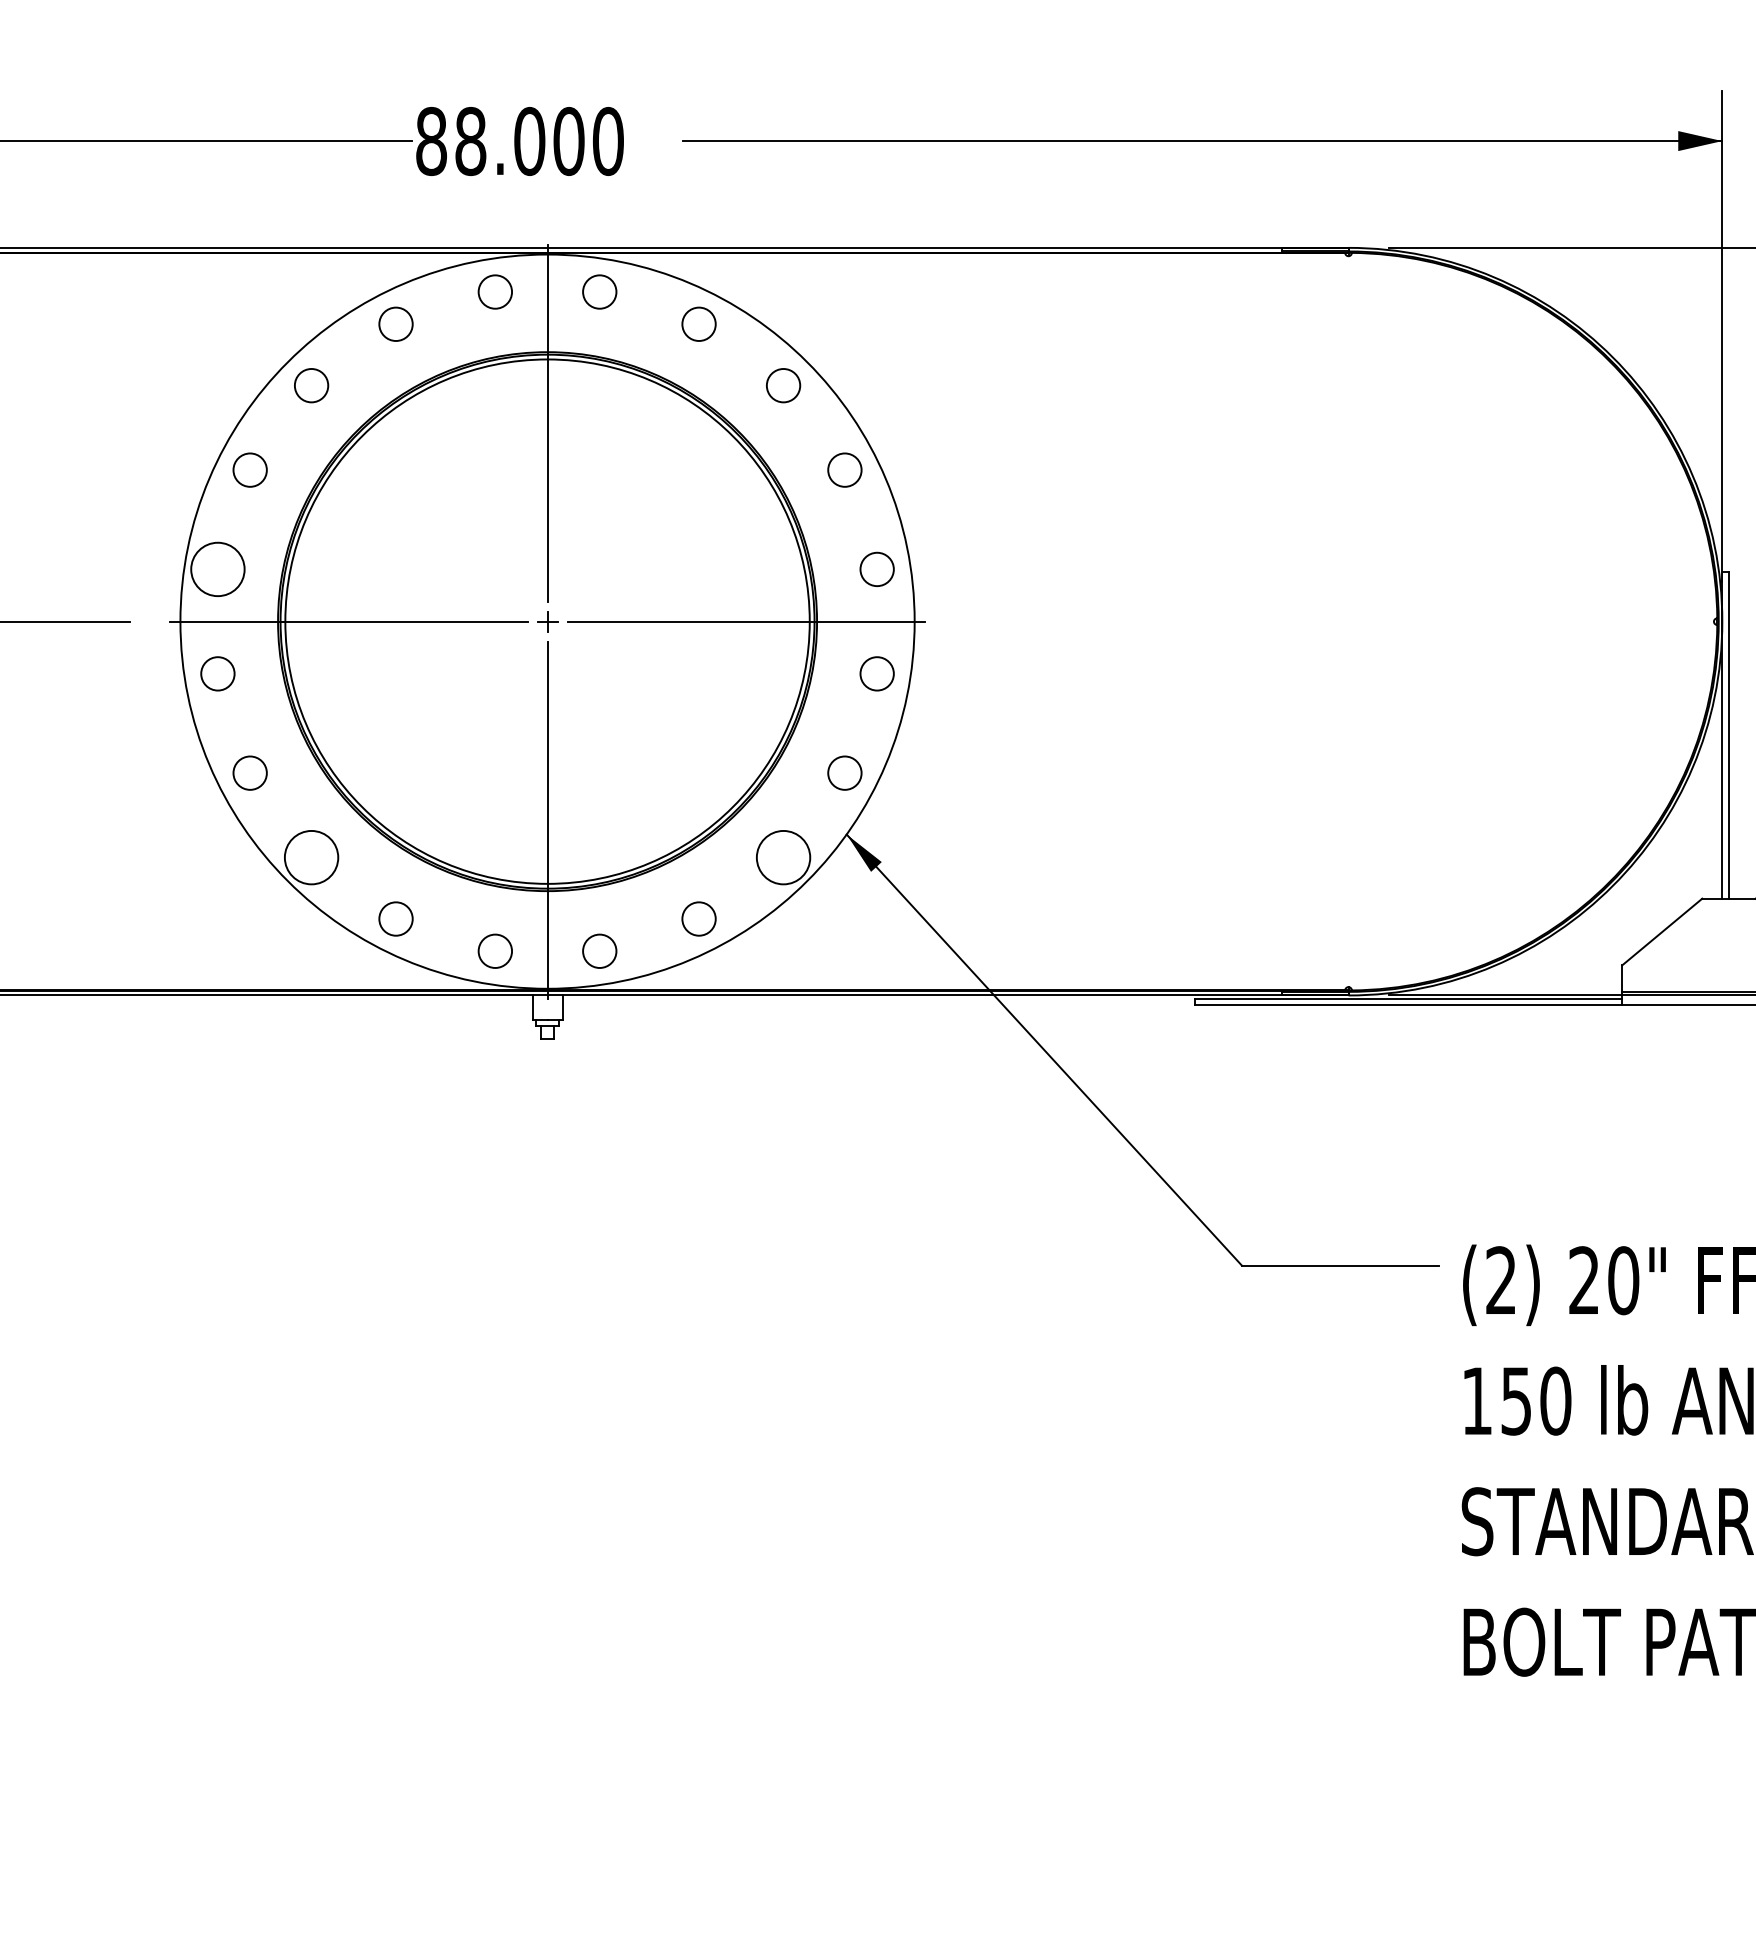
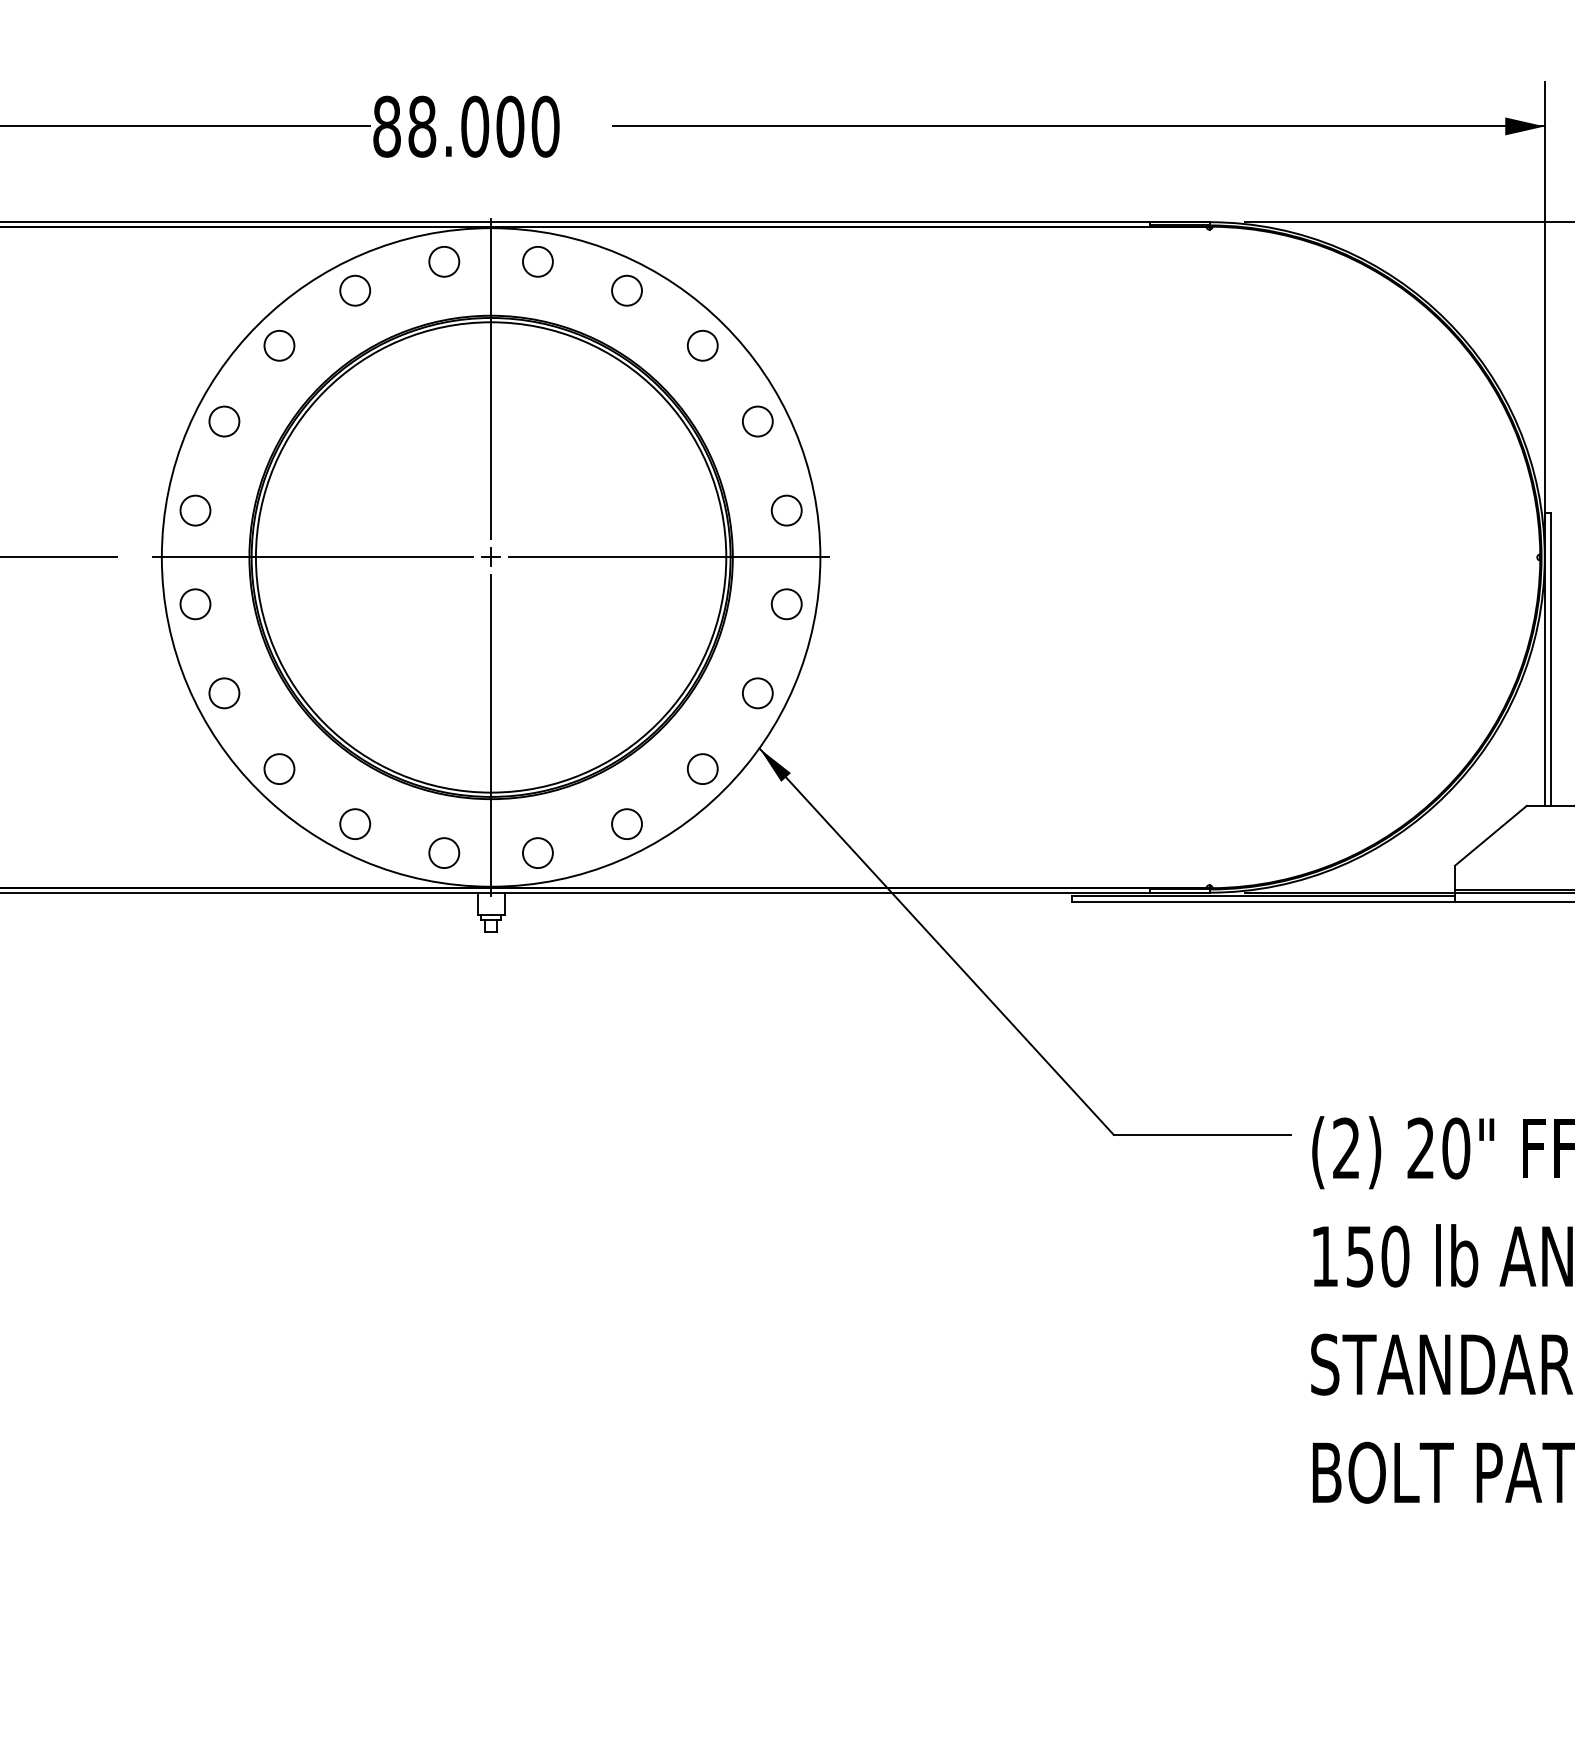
circle: (217, 569) -> (195, 510), size x0.62
circle: (311, 857) -> (279, 768), size x0.62
circle: (783, 857) -> (702, 768), size x0.62

